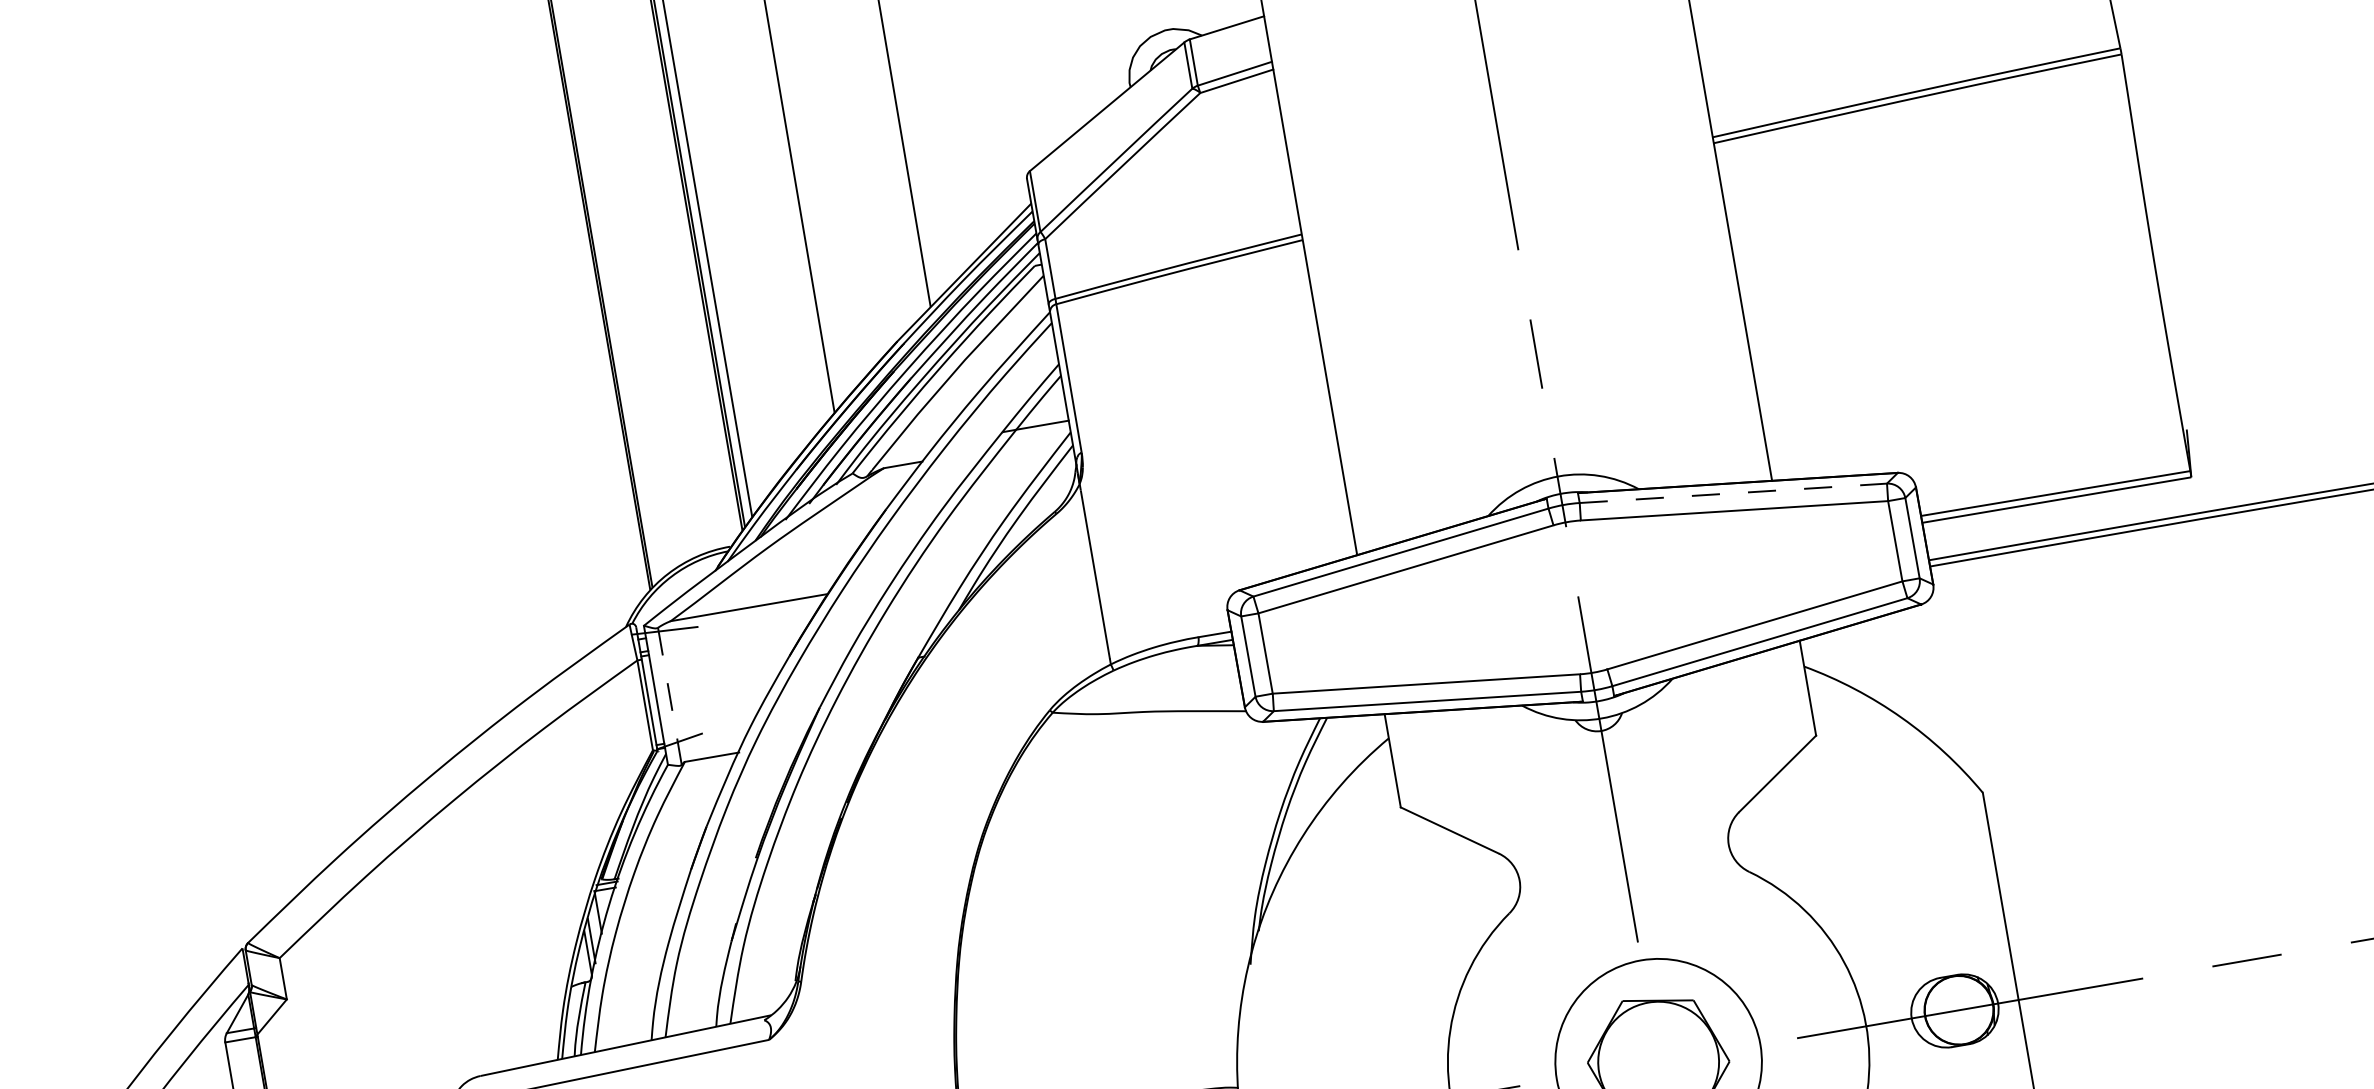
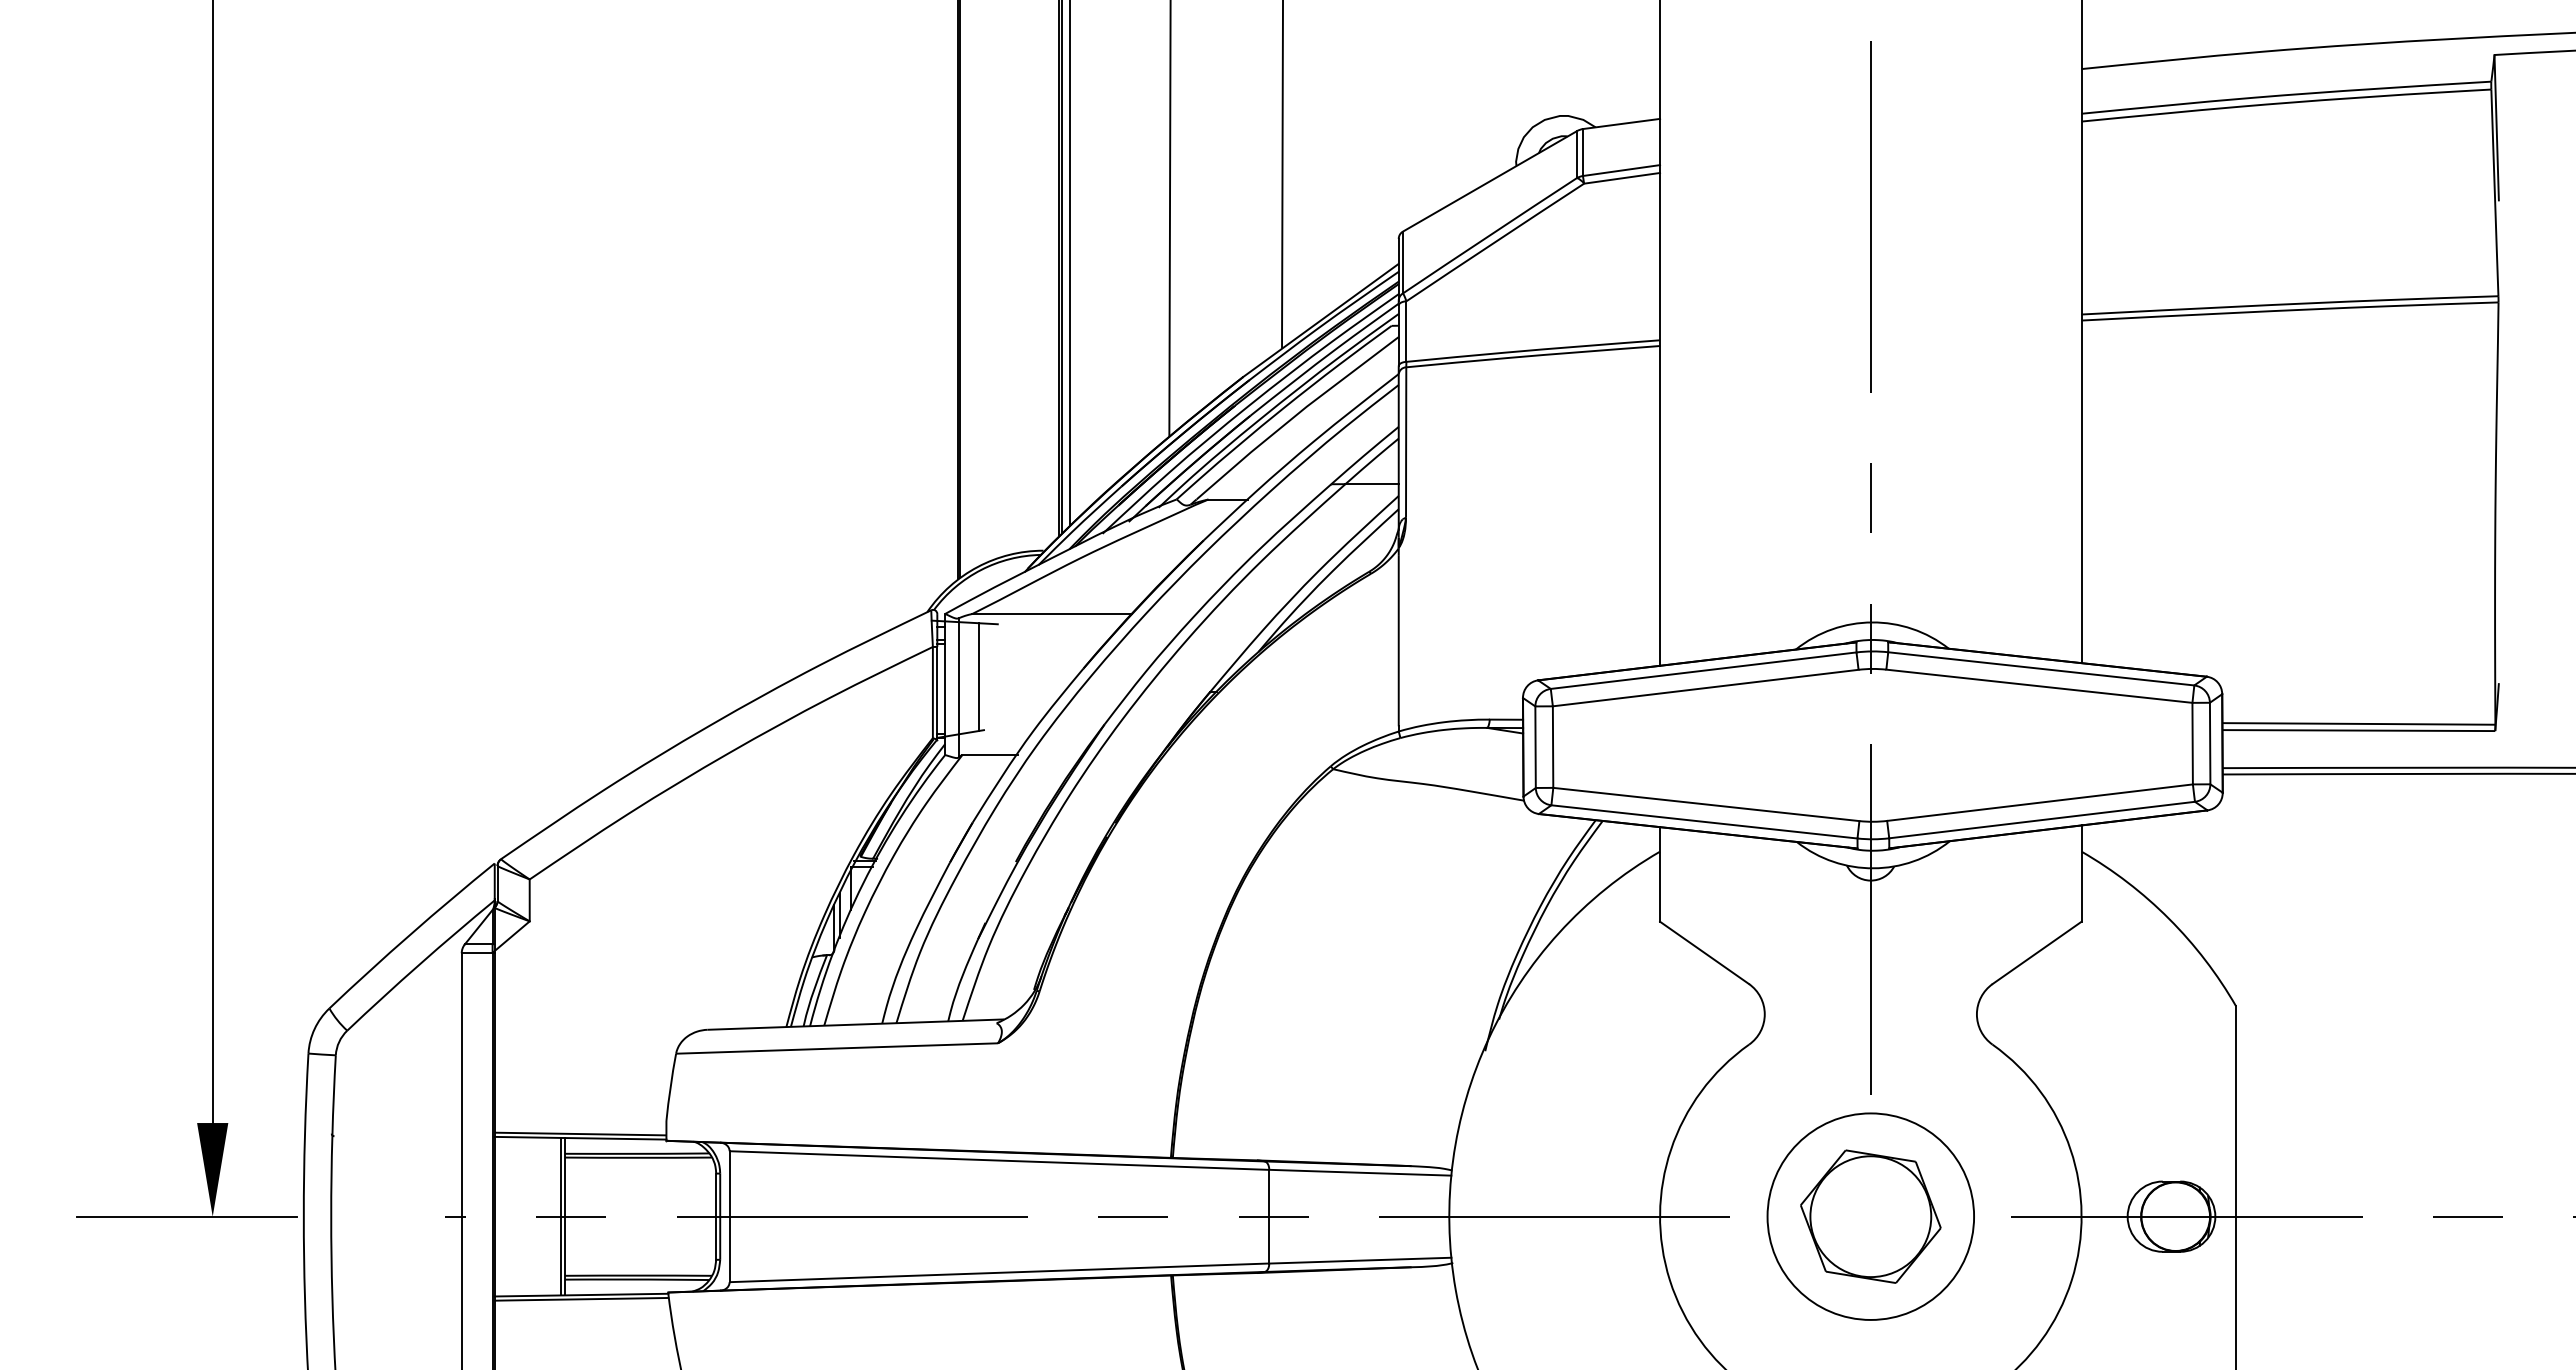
line: (1733, 492) -> (2041, 668), dashed -> solid
line: (688, 681) -> (979, 676), added
line: (669, 695) -> (958, 687), dashed -> solid

